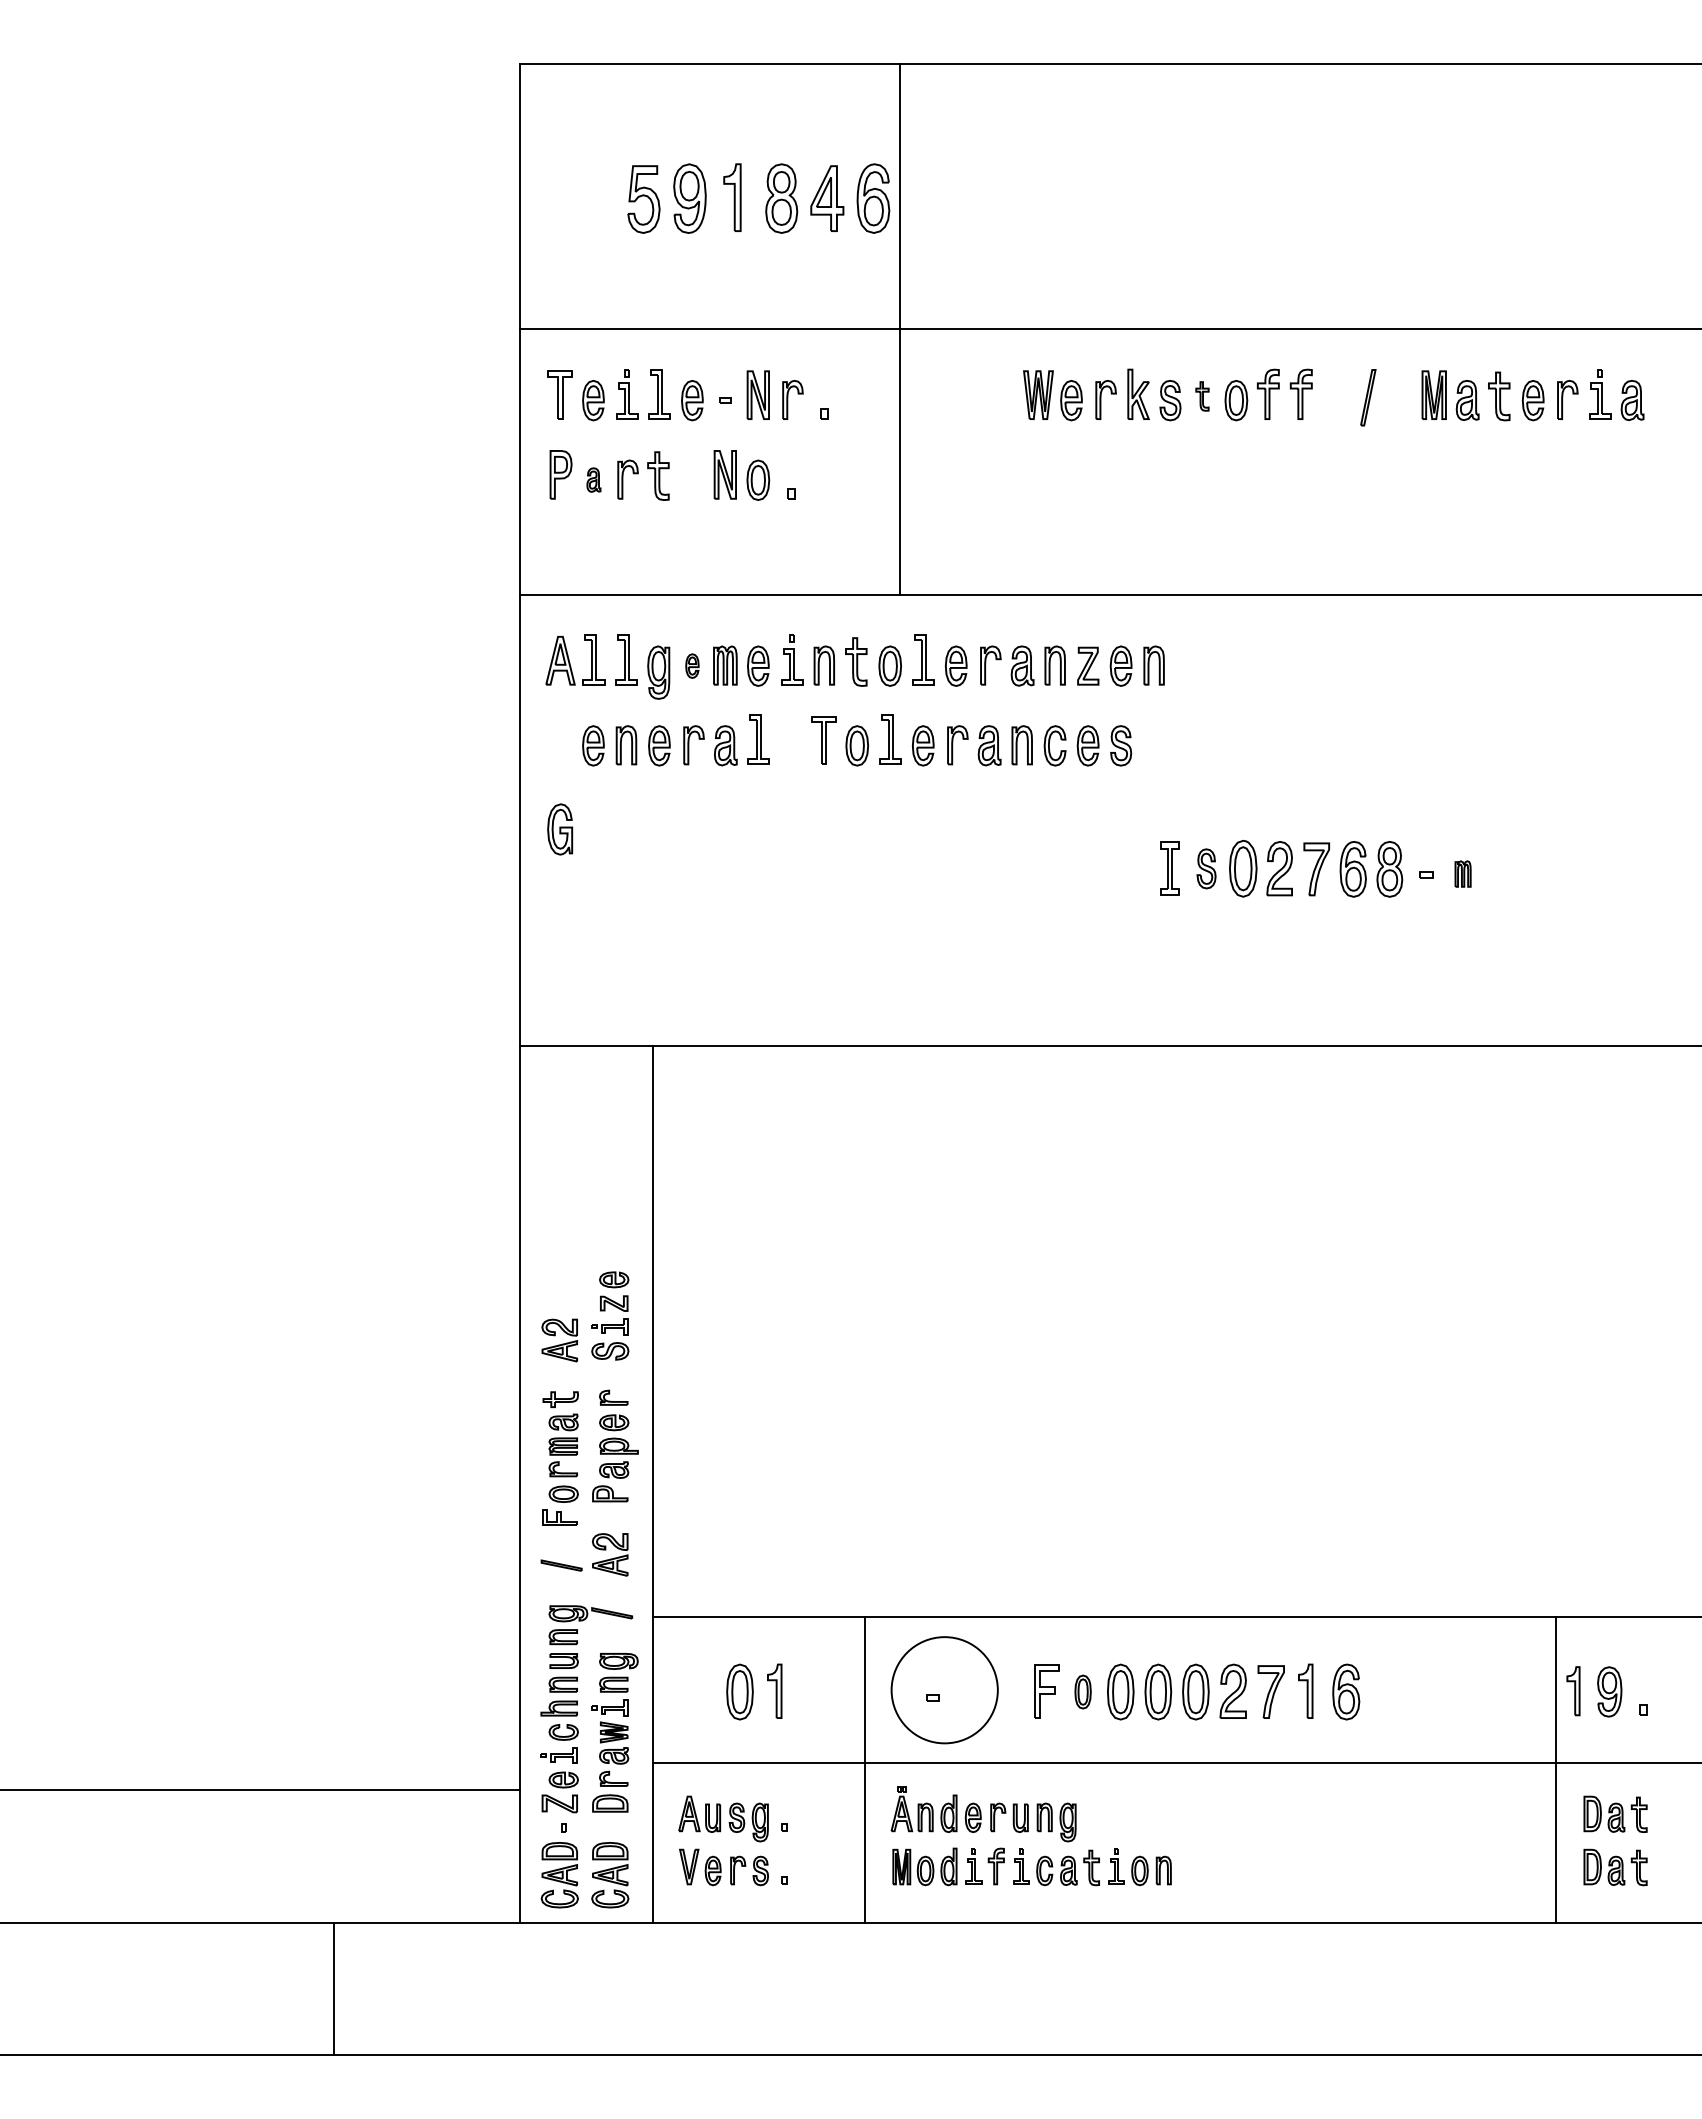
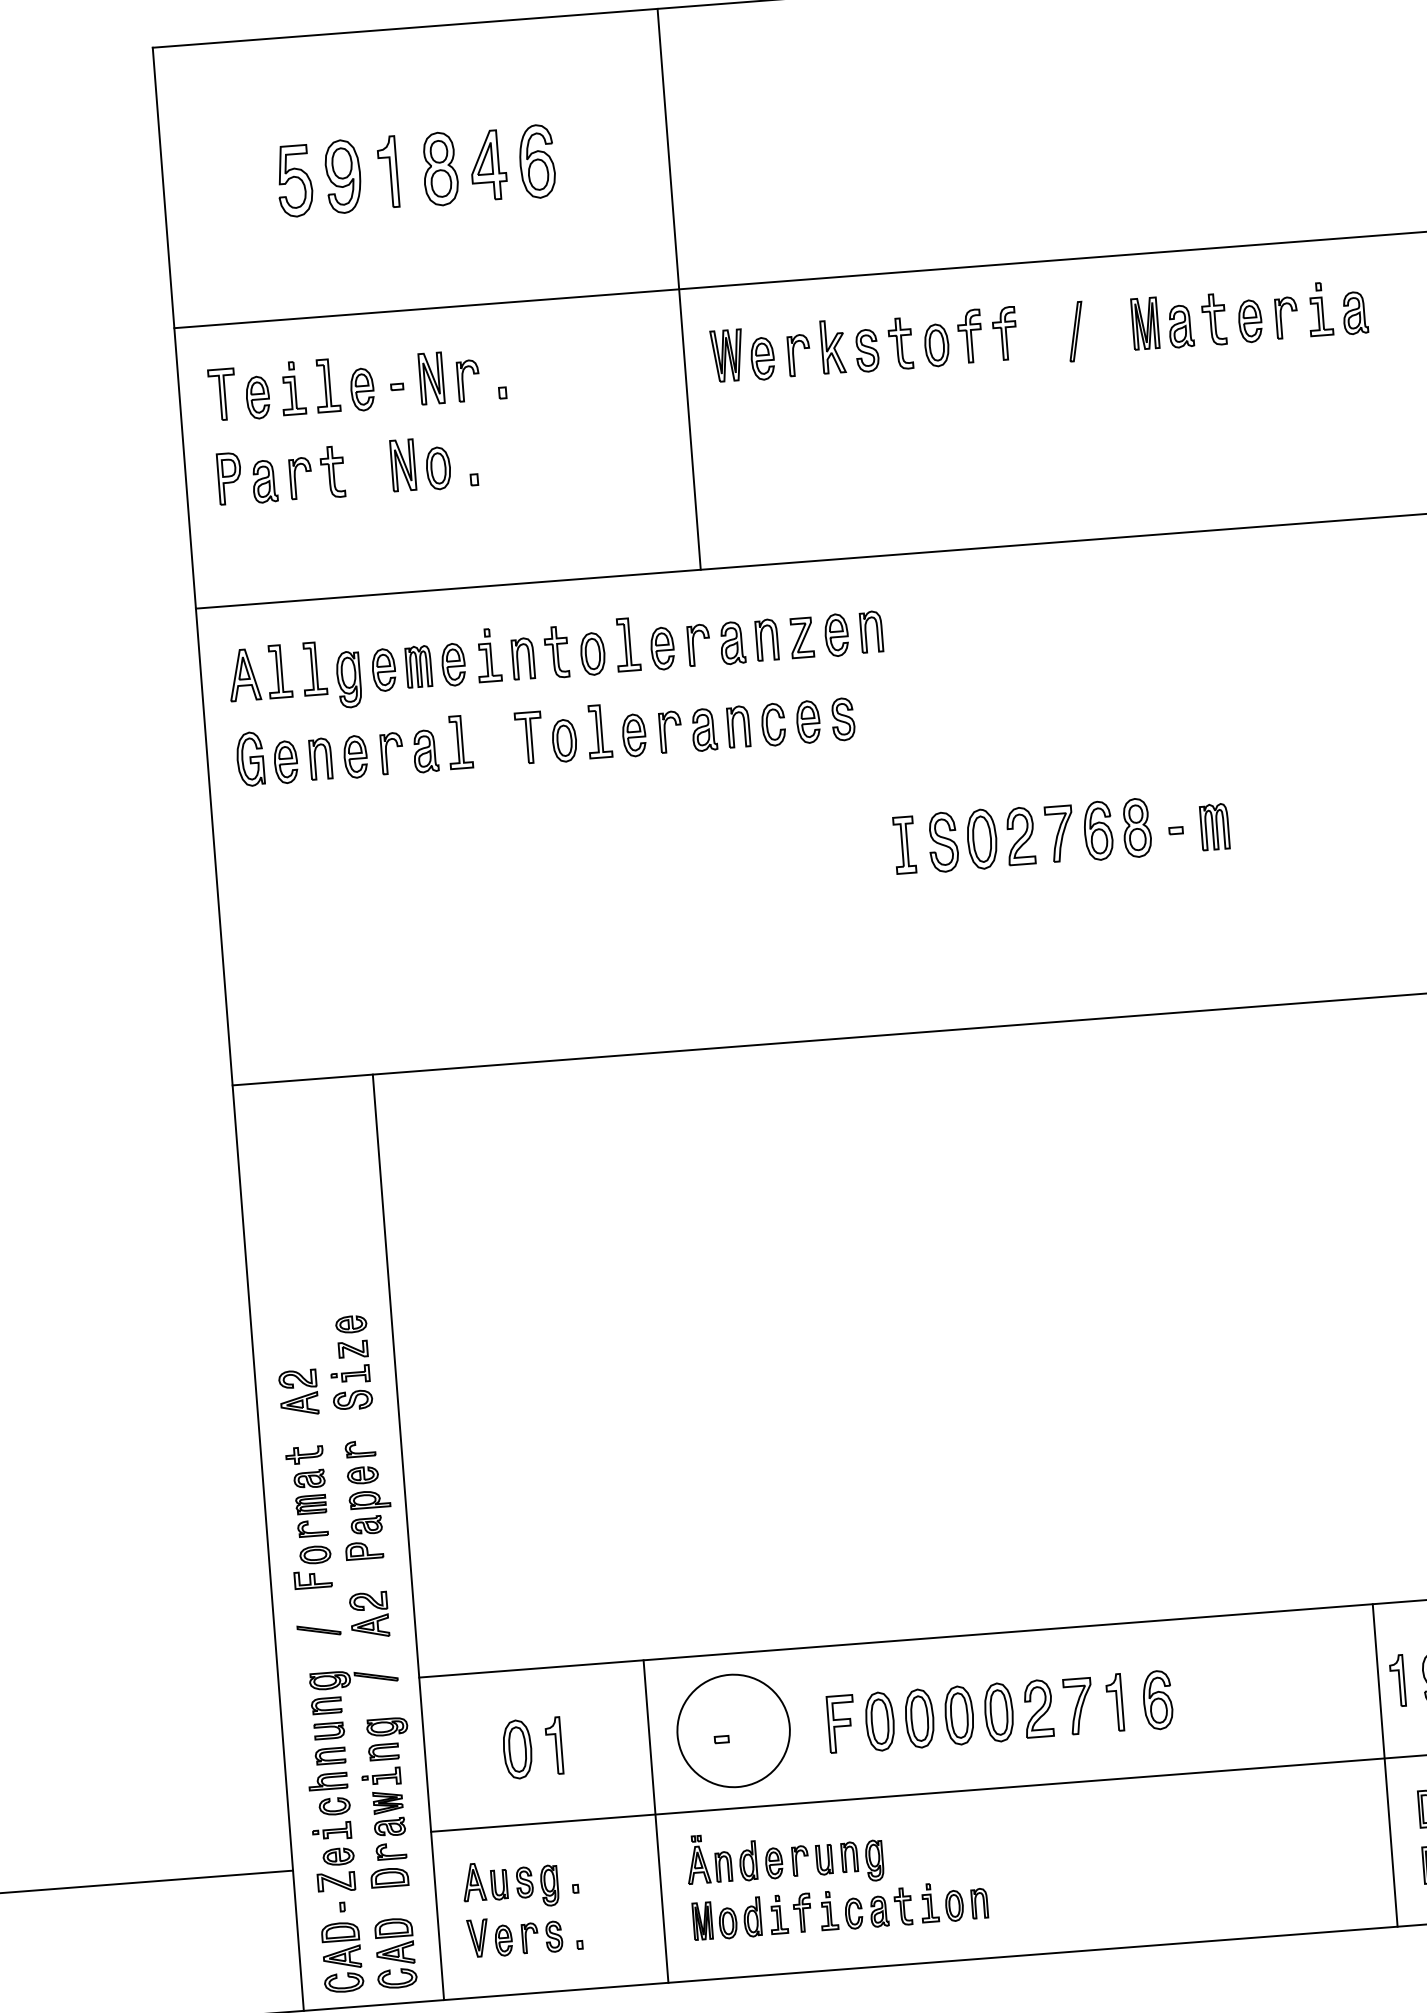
line: (899, 328) -> (678, 288), moved
part: (1202, 396) -> (900, 343), size x1.67
part: (593, 479) -> (264, 480), size x1.67
part: (692, 665) -> (384, 669), size x1.67
part: (560, 829) -> (250, 759), moved
part: (1206, 868) -> (943, 841), size x1.43
part: (1462, 873) -> (1214, 826), size x1.67
part: (1082, 1691) -> (879, 1721), size x1.67

